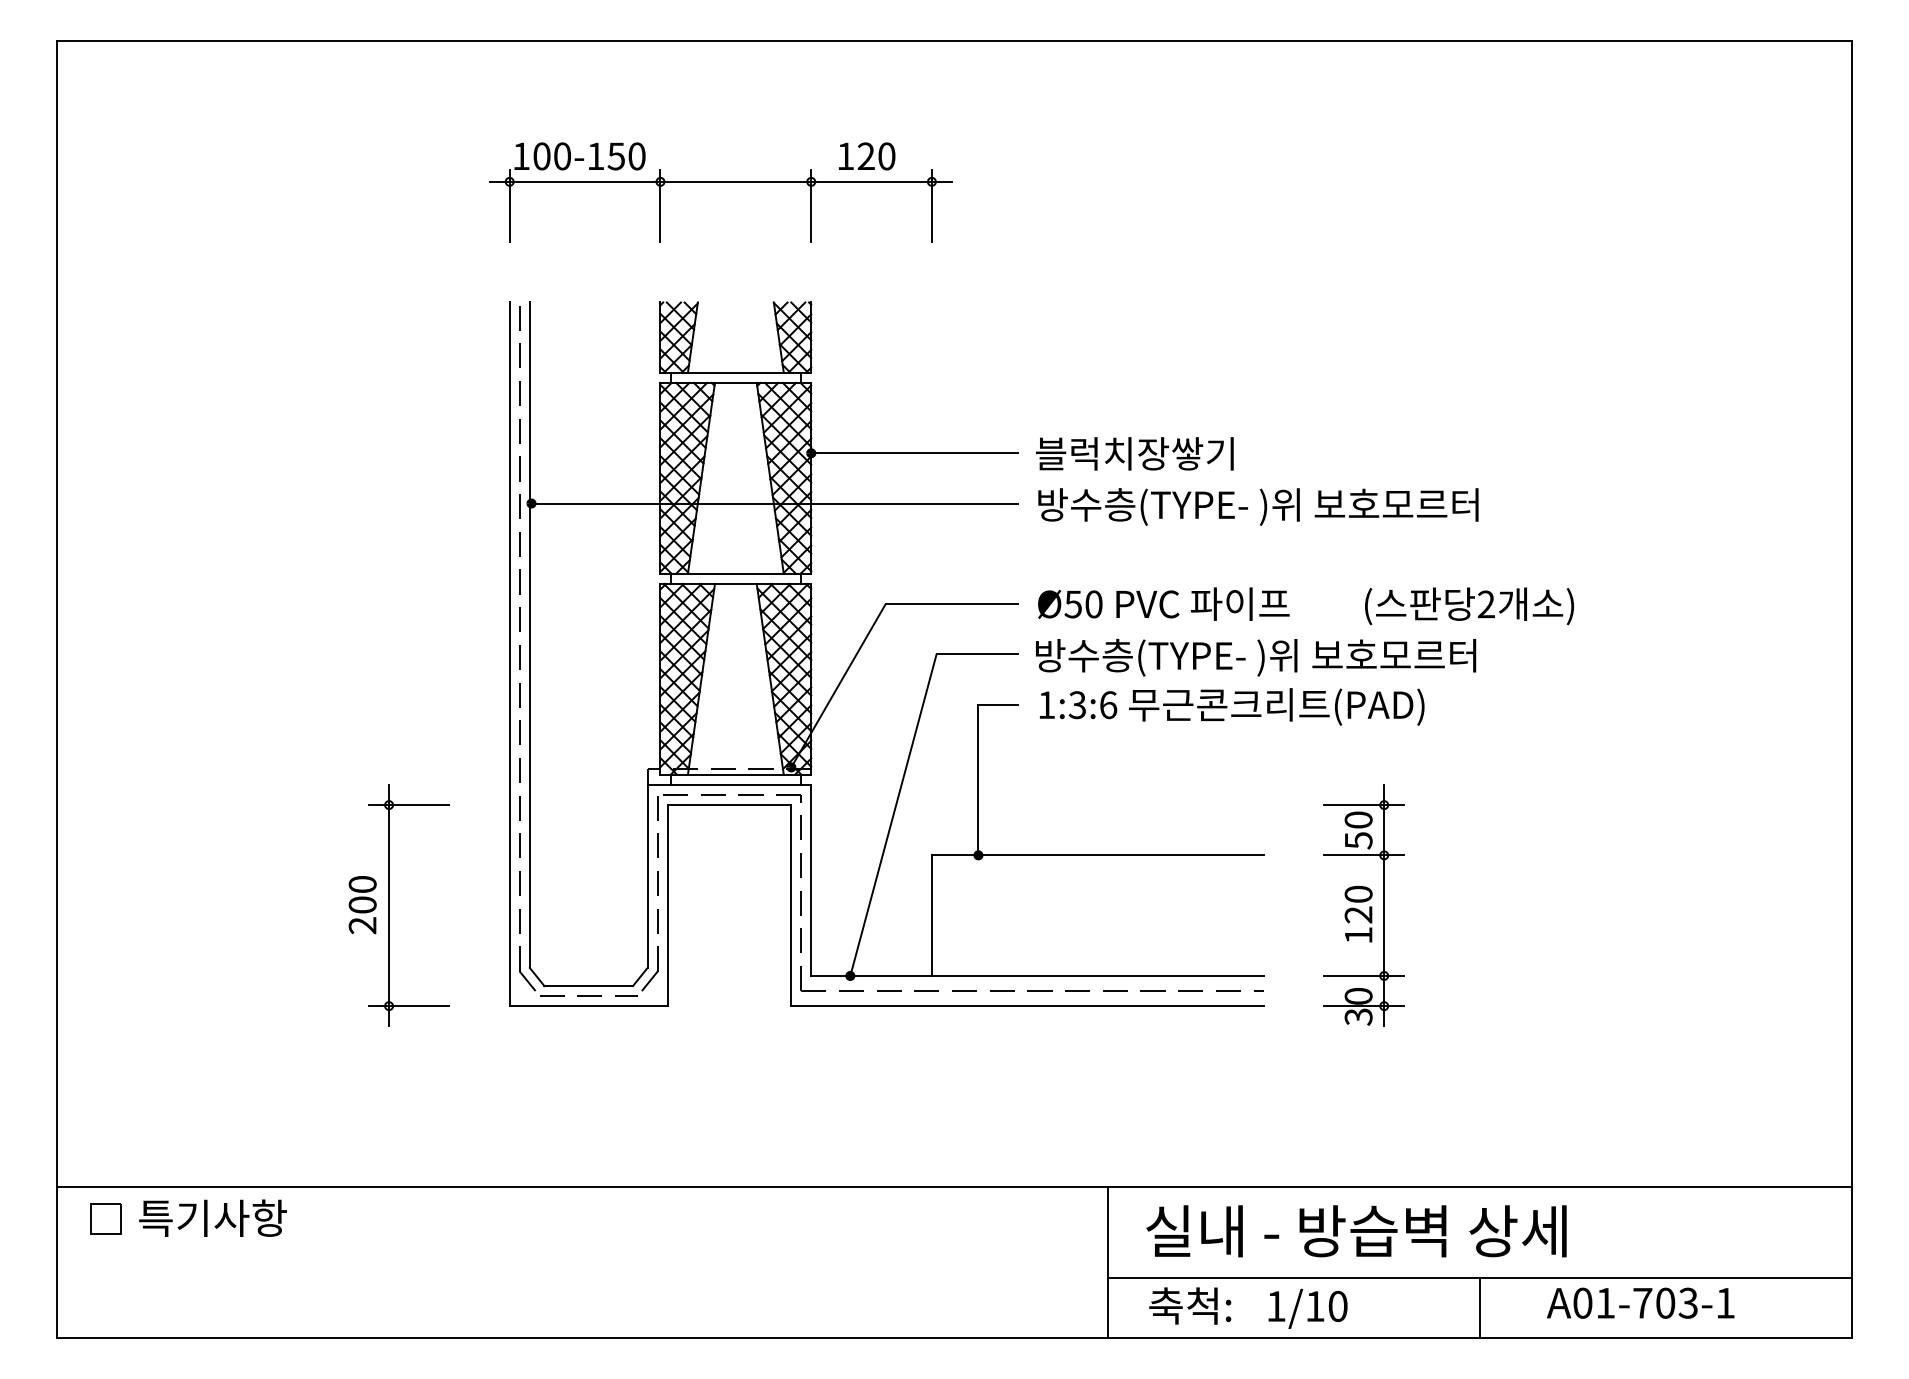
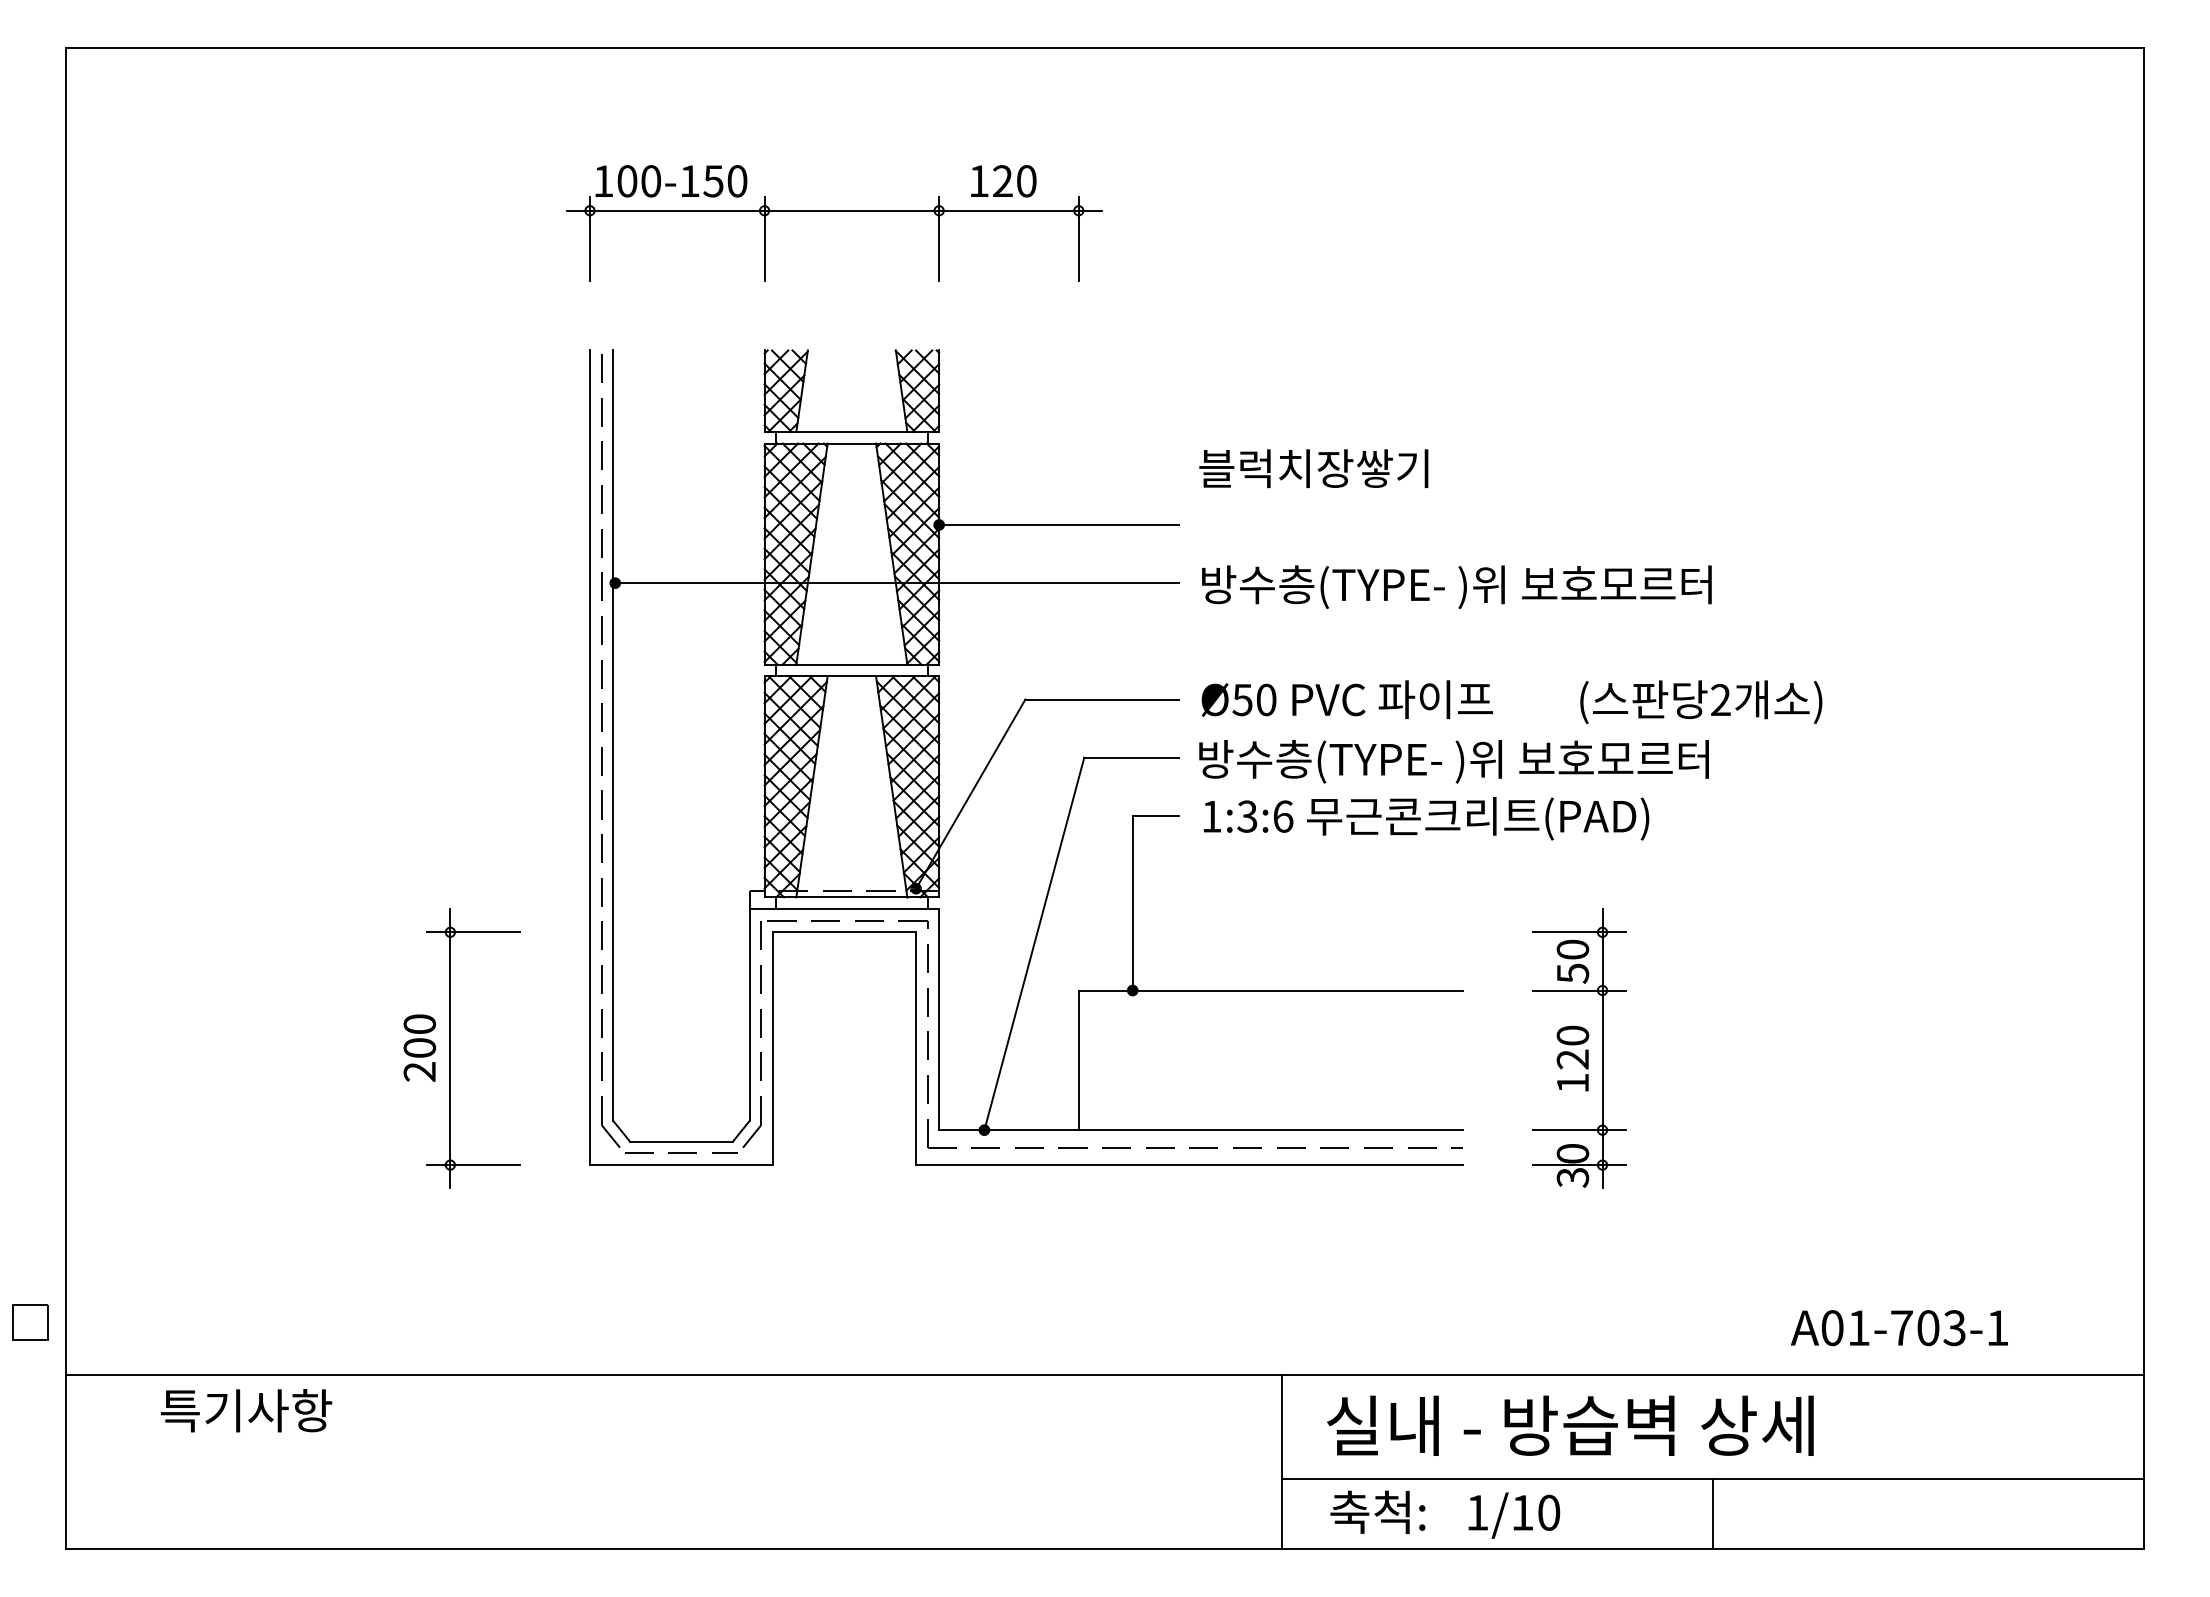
text: (1134, 453) -> (1313, 468), moved
part: (105, 1218) -> (30, 1322), moved
text: (1639, 1303) -> (1898, 1328), moved

